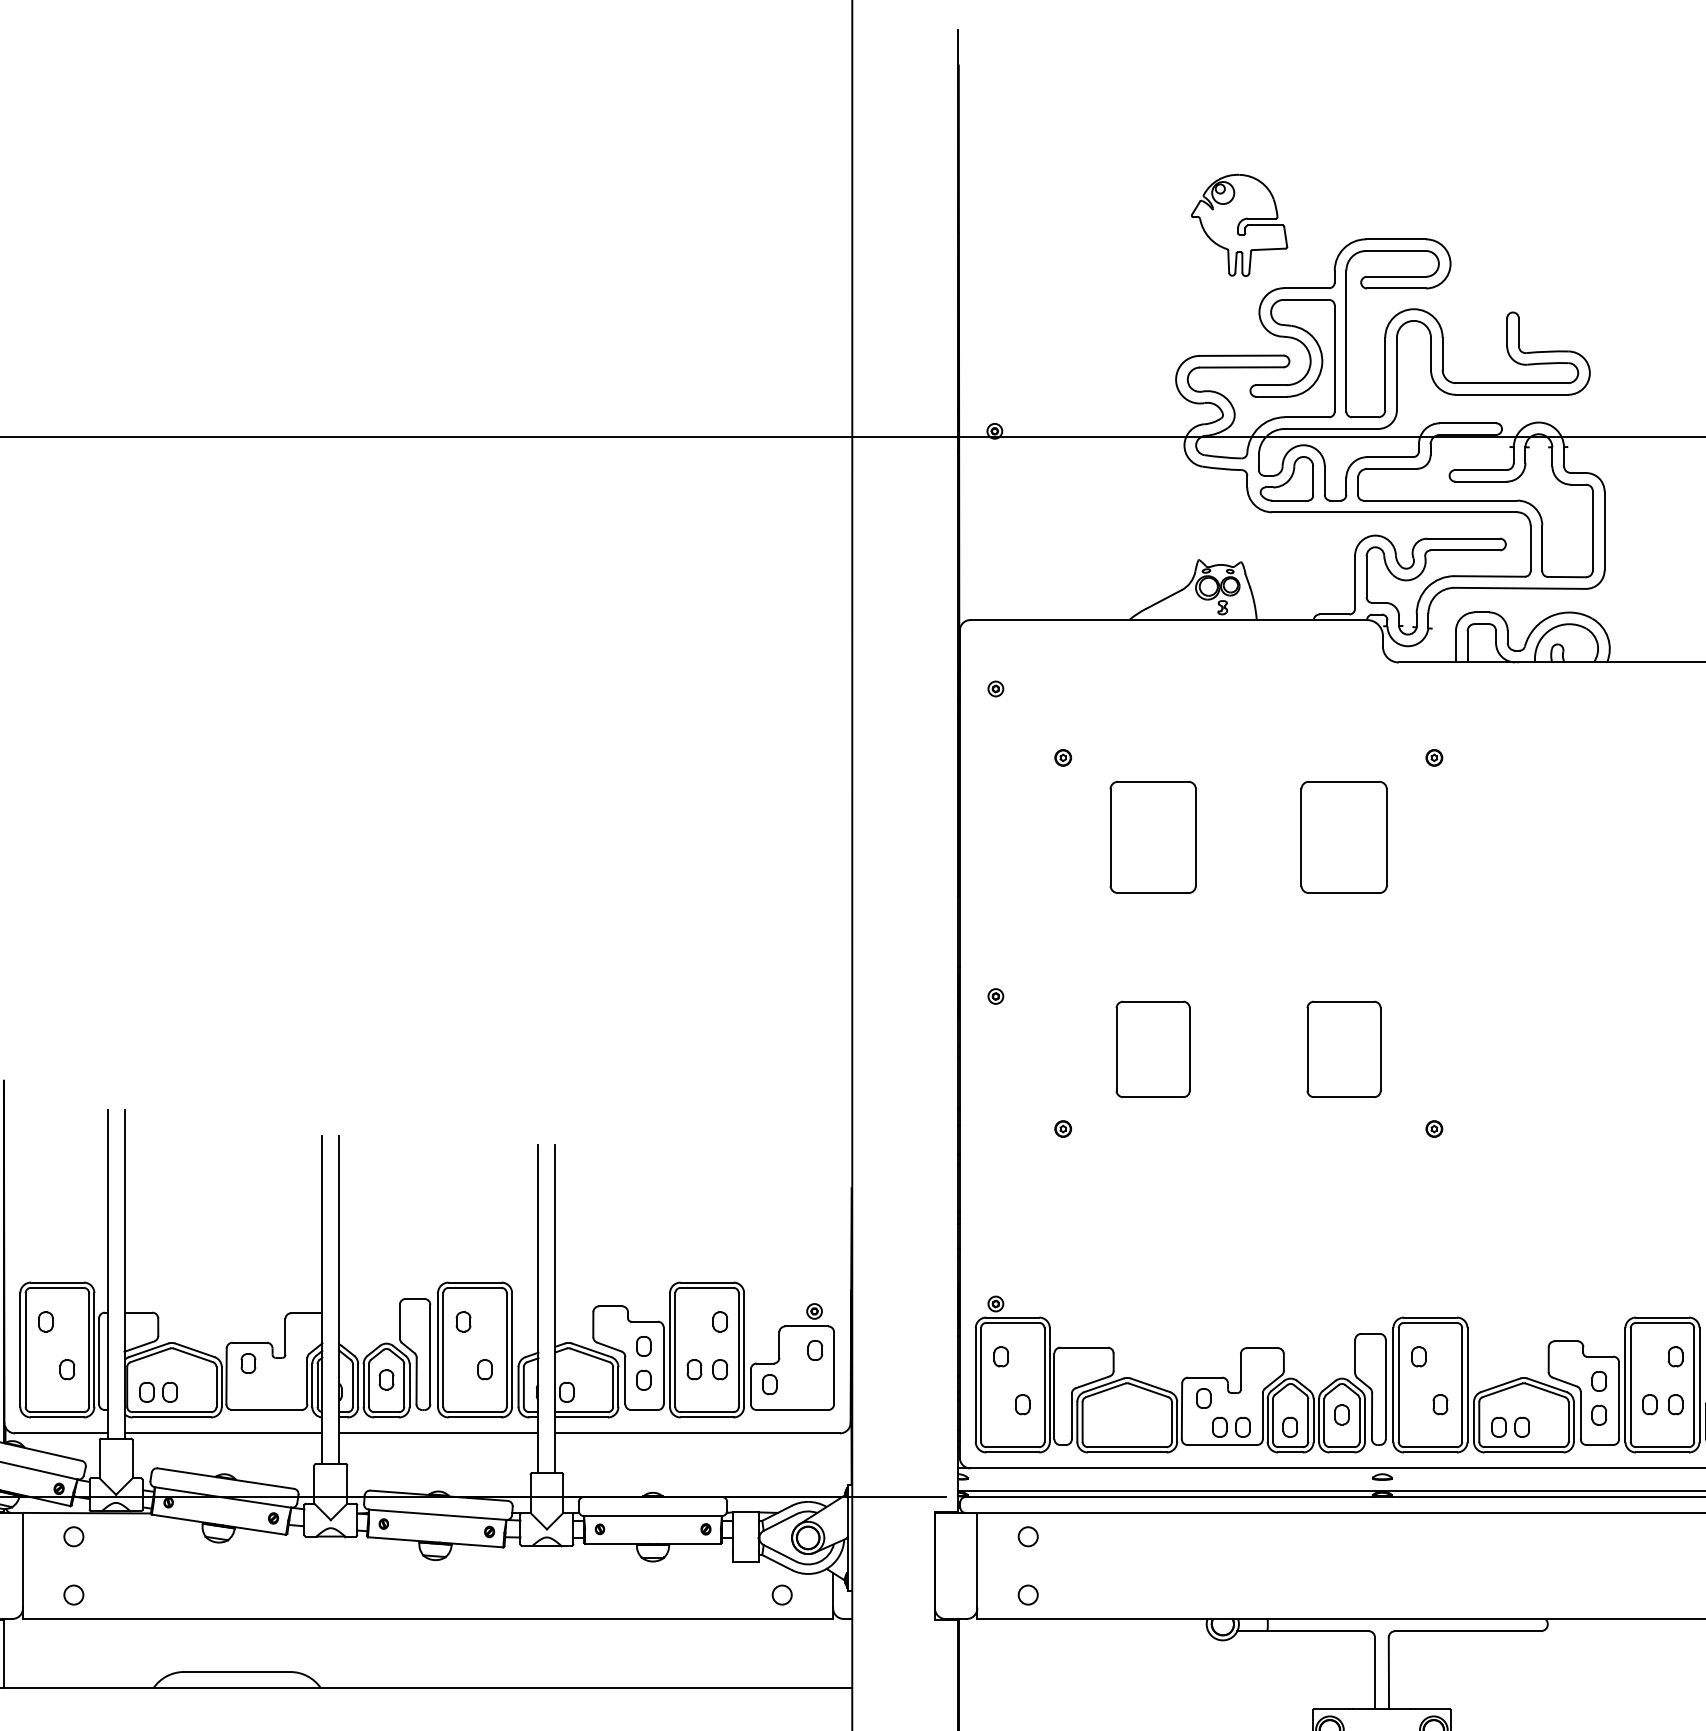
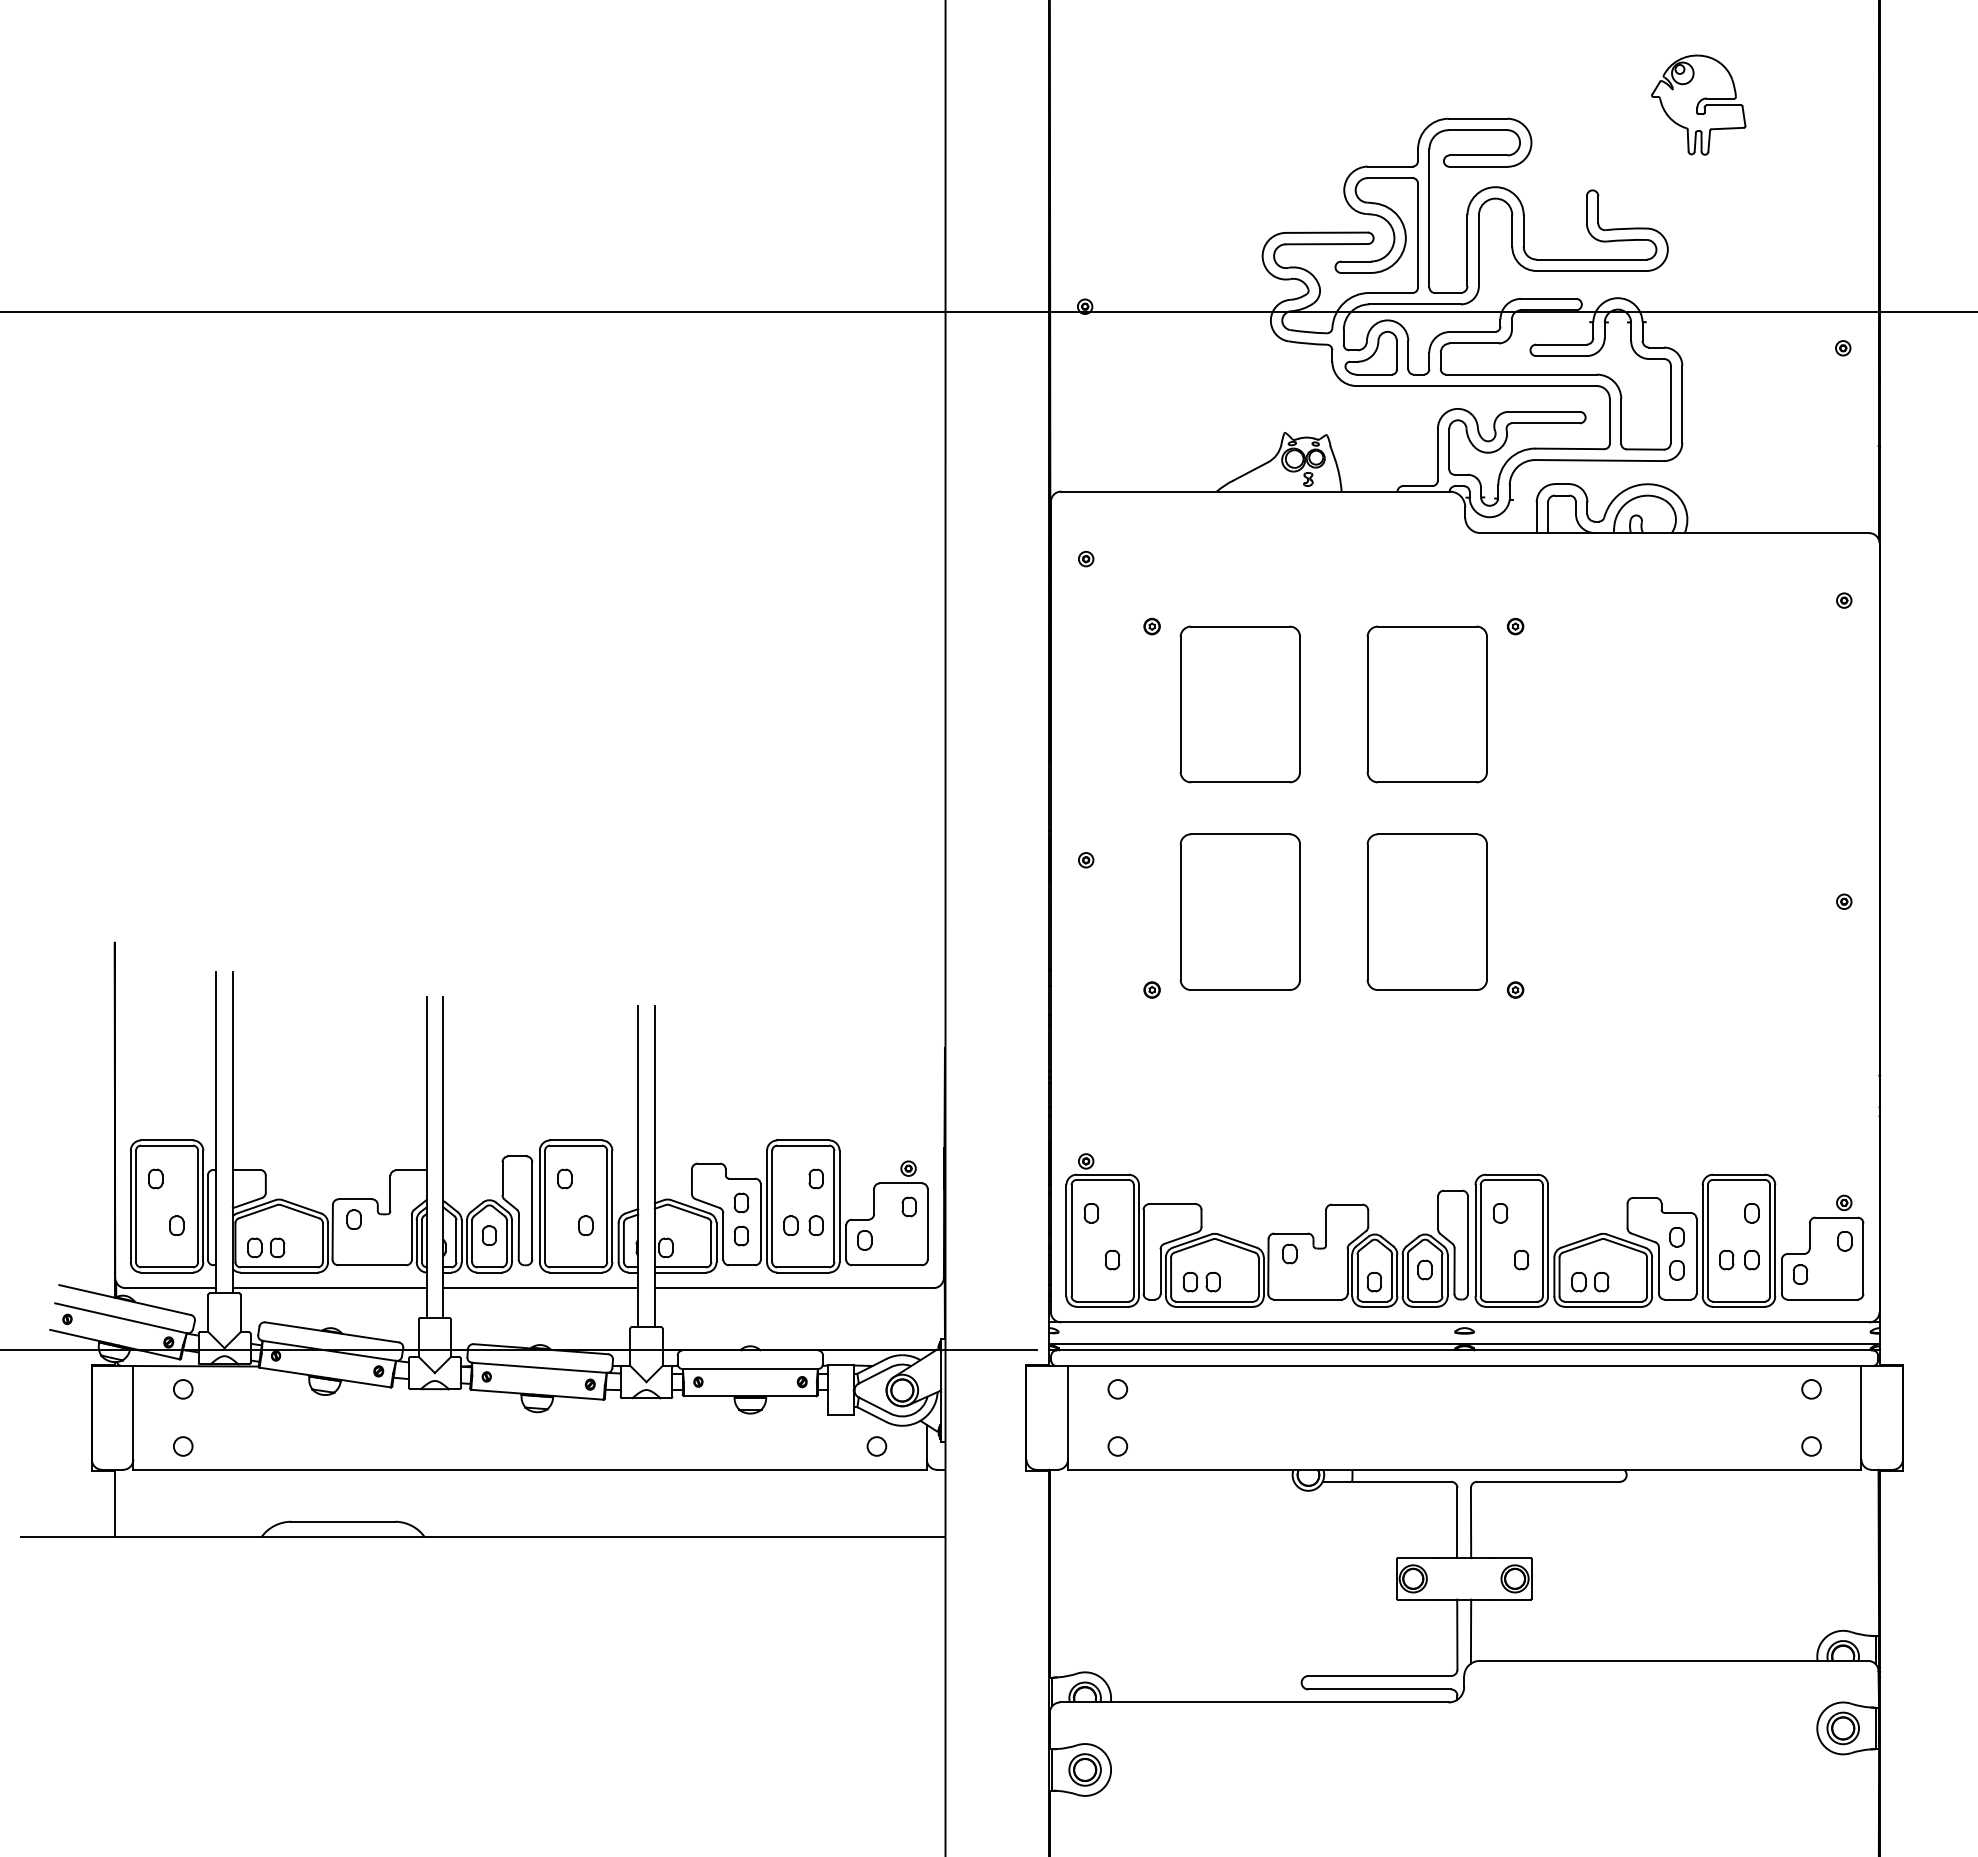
part: (1239, 224) -> (1698, 104), moved
part: (1152, 837) -> (1239, 704), size x1.43
part: (1343, 837) -> (1426, 704), size x1.43
part: (1152, 1048) -> (1239, 911), size x1.67
part: (1343, 1048) -> (1426, 911), size x1.67
part: (1231, 1426) -> (1201, 1281), moved

